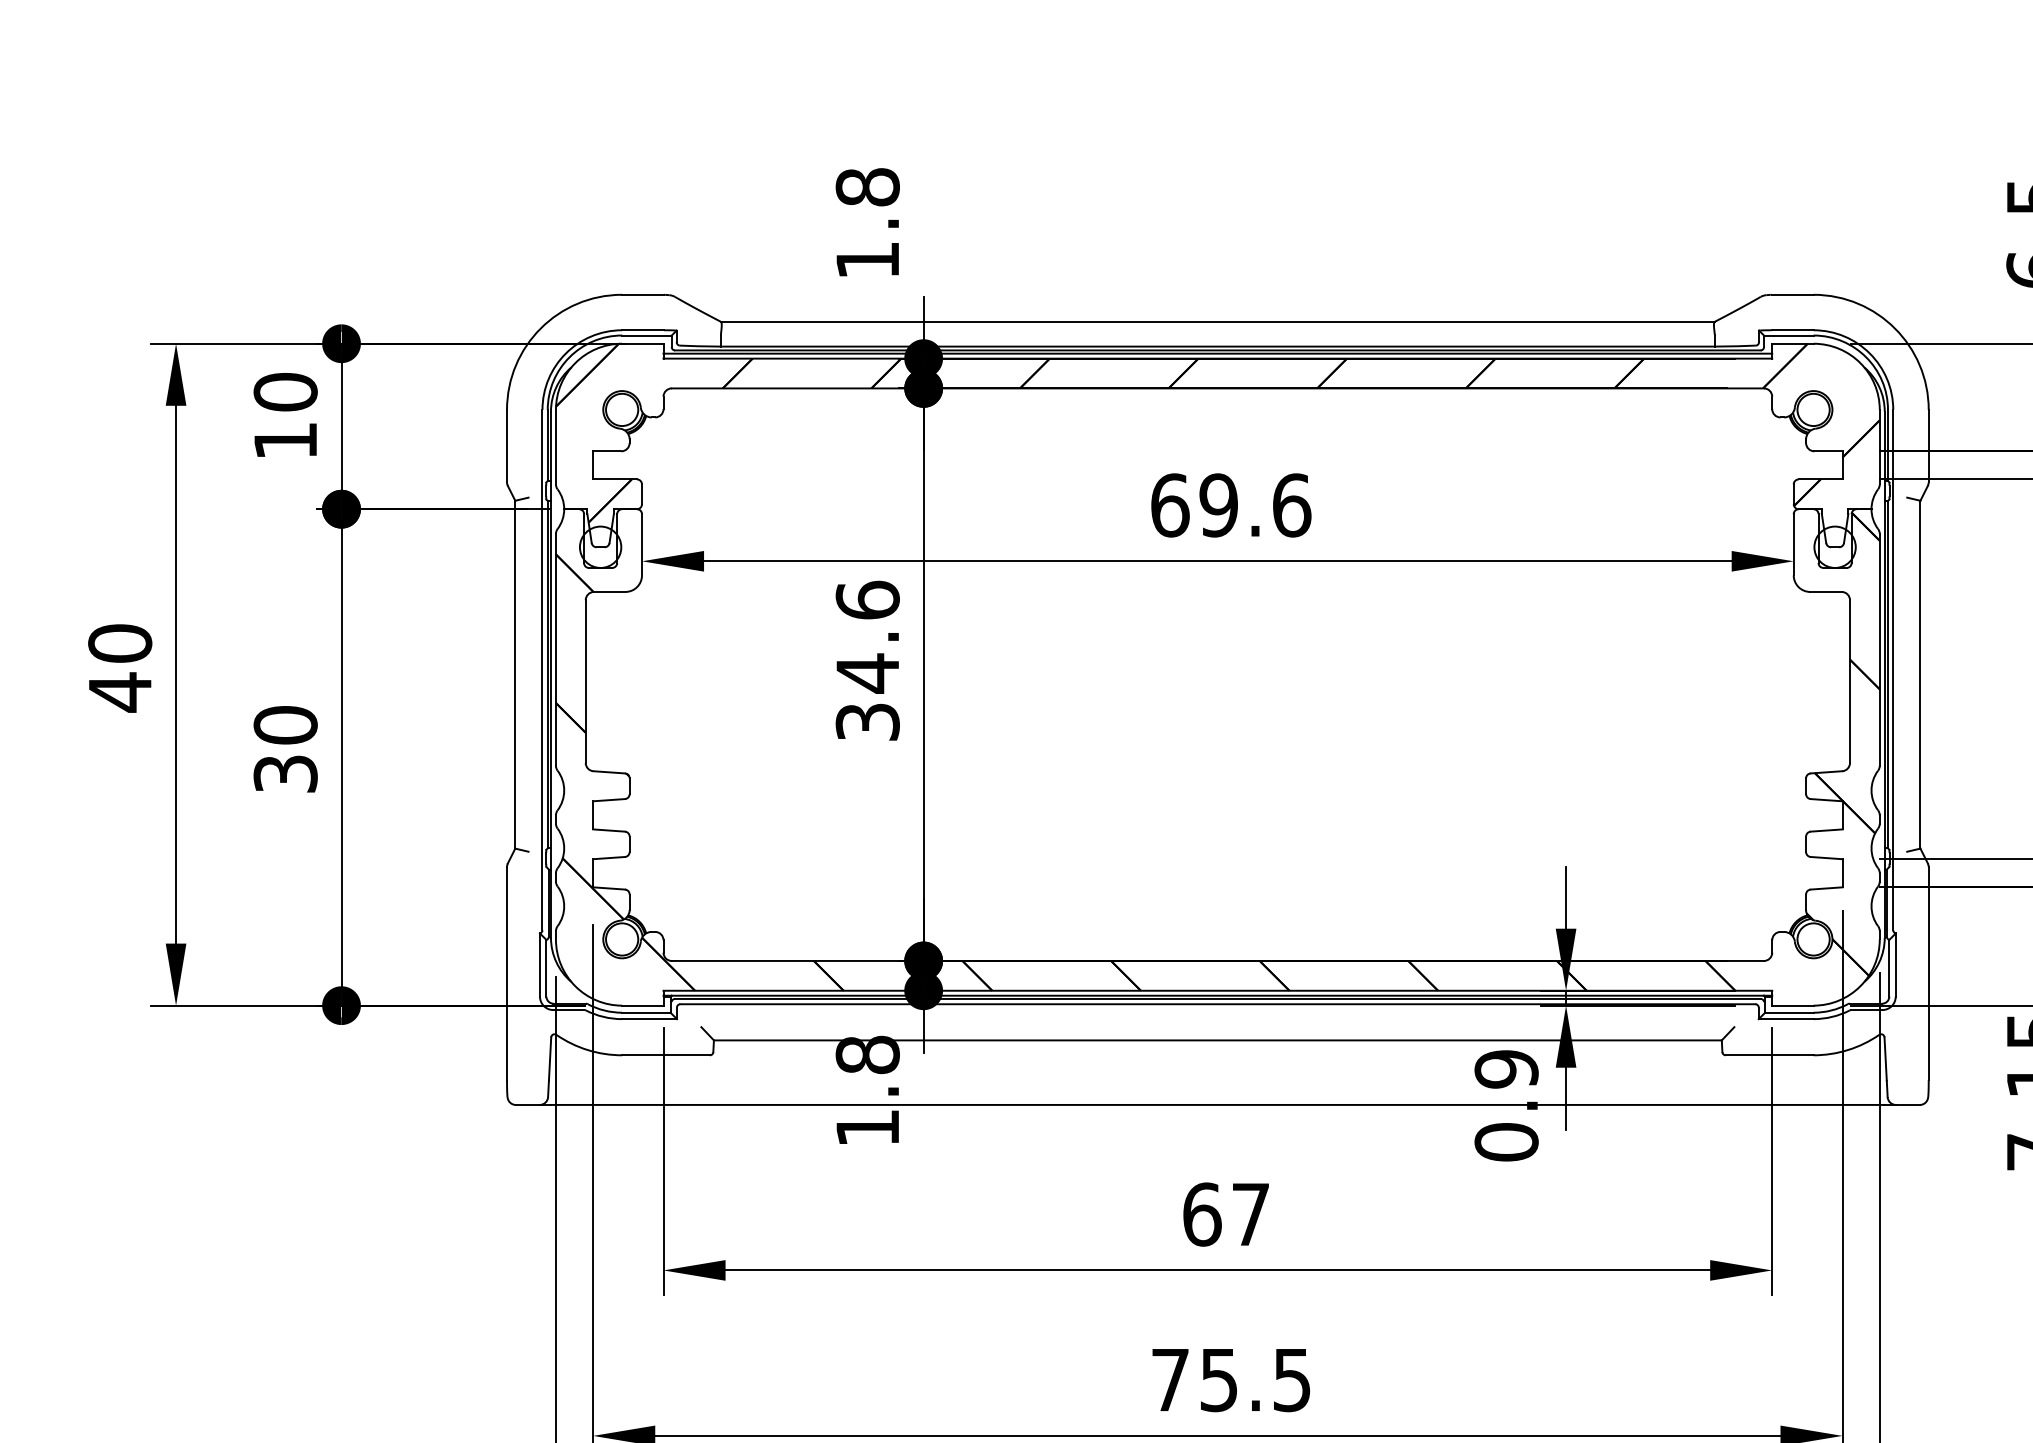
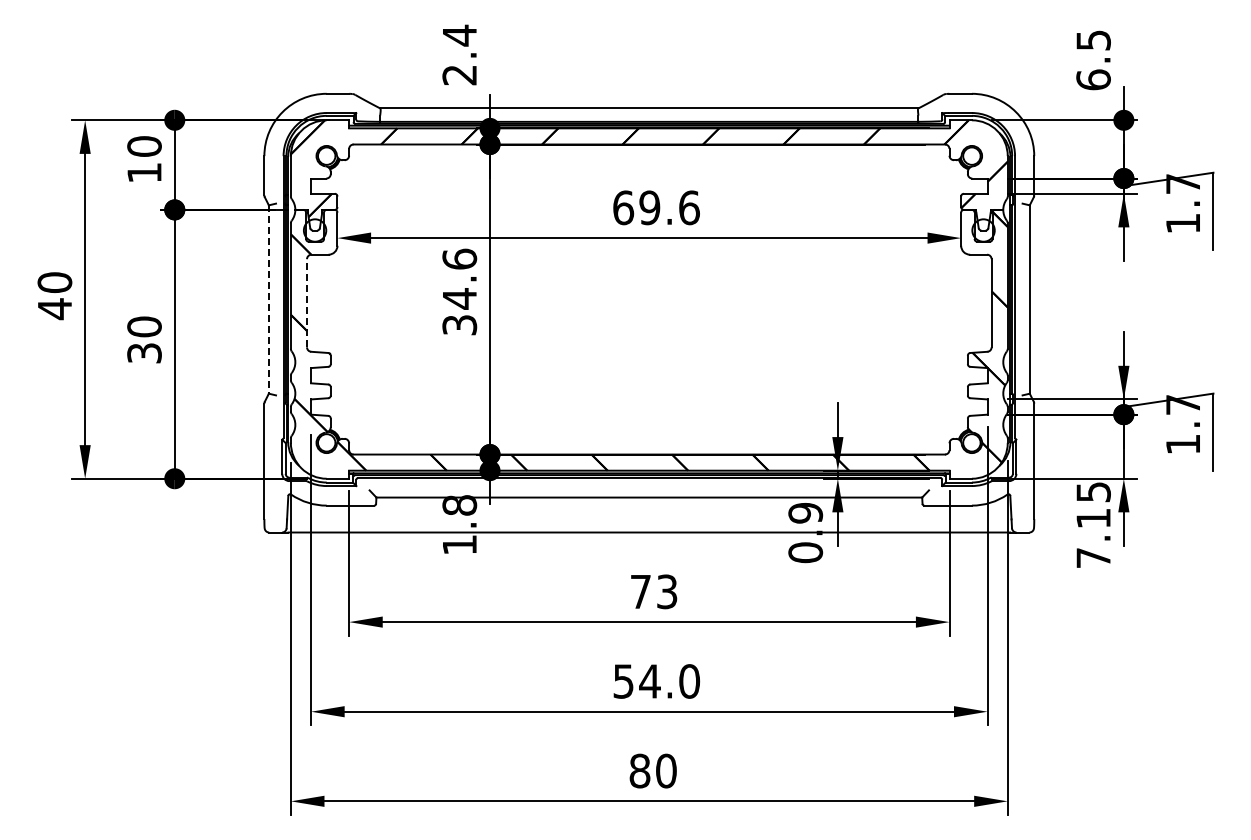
text: (867, 222) -> (459, 54), 1.8 -> 2.4
line: (514, 676) -> (268, 300), solid -> dashed
line: (586, 680) -> (307, 302), solid -> dashed
text: (1225, 1213) -> (653, 591), 67 -> 73
text: (1231, 1380) -> (656, 681), 75.5 -> 54.0

